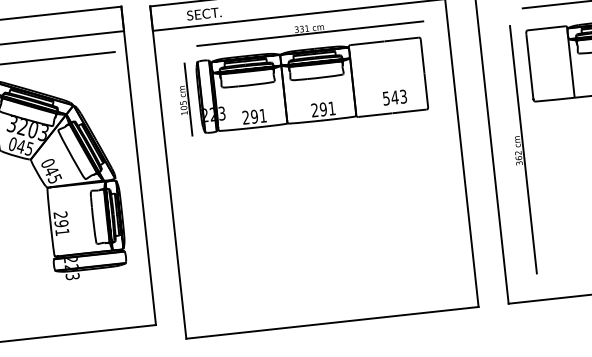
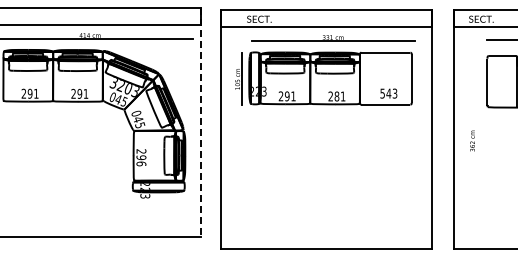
text: (322, 109) -> (336, 96), 291 -> 281
line: (523, 149) -> (476, 140), removed
line: (138, 166) -> (200, 122), solid -> dashed
text: (62, 231) -> (141, 163), 291 -> 296

